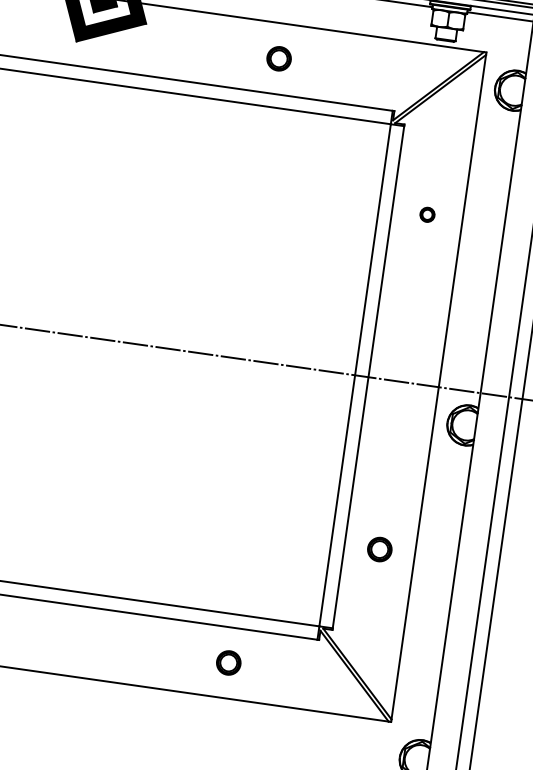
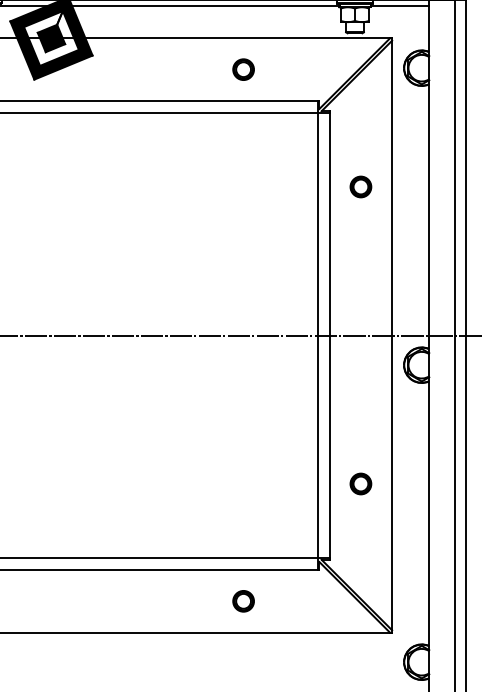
part: (279, 58) -> (243, 69), moved
part: (427, 214) -> (360, 186), size x1.67

